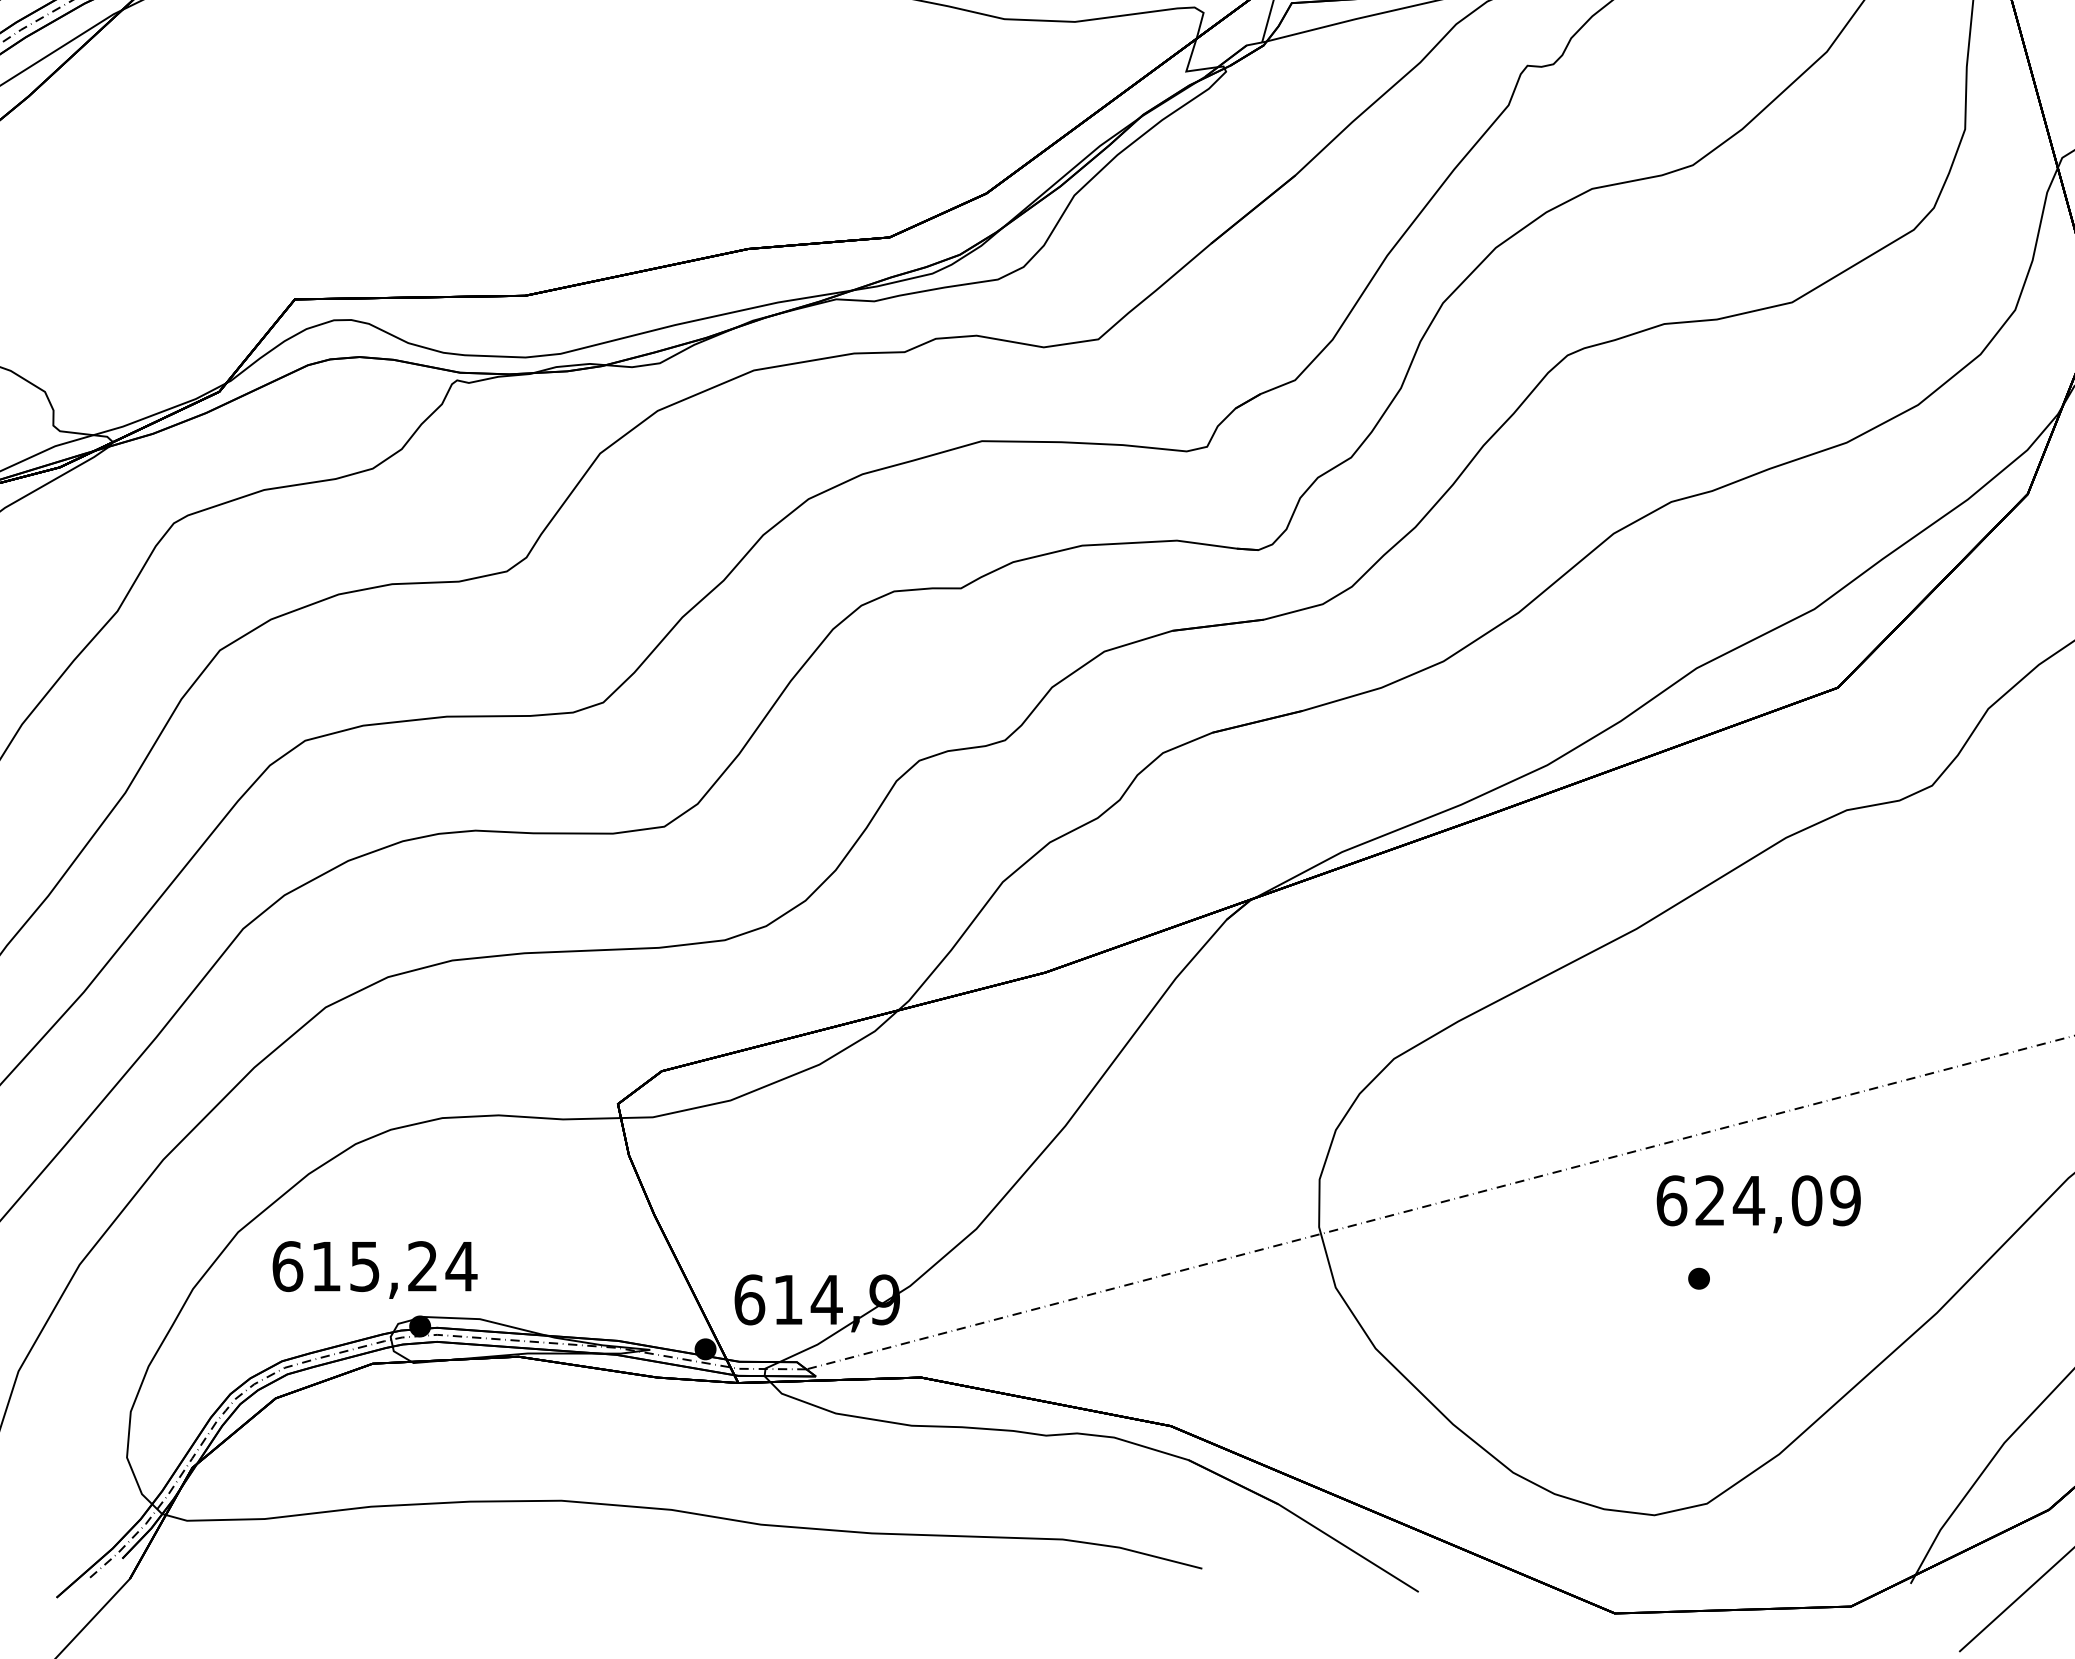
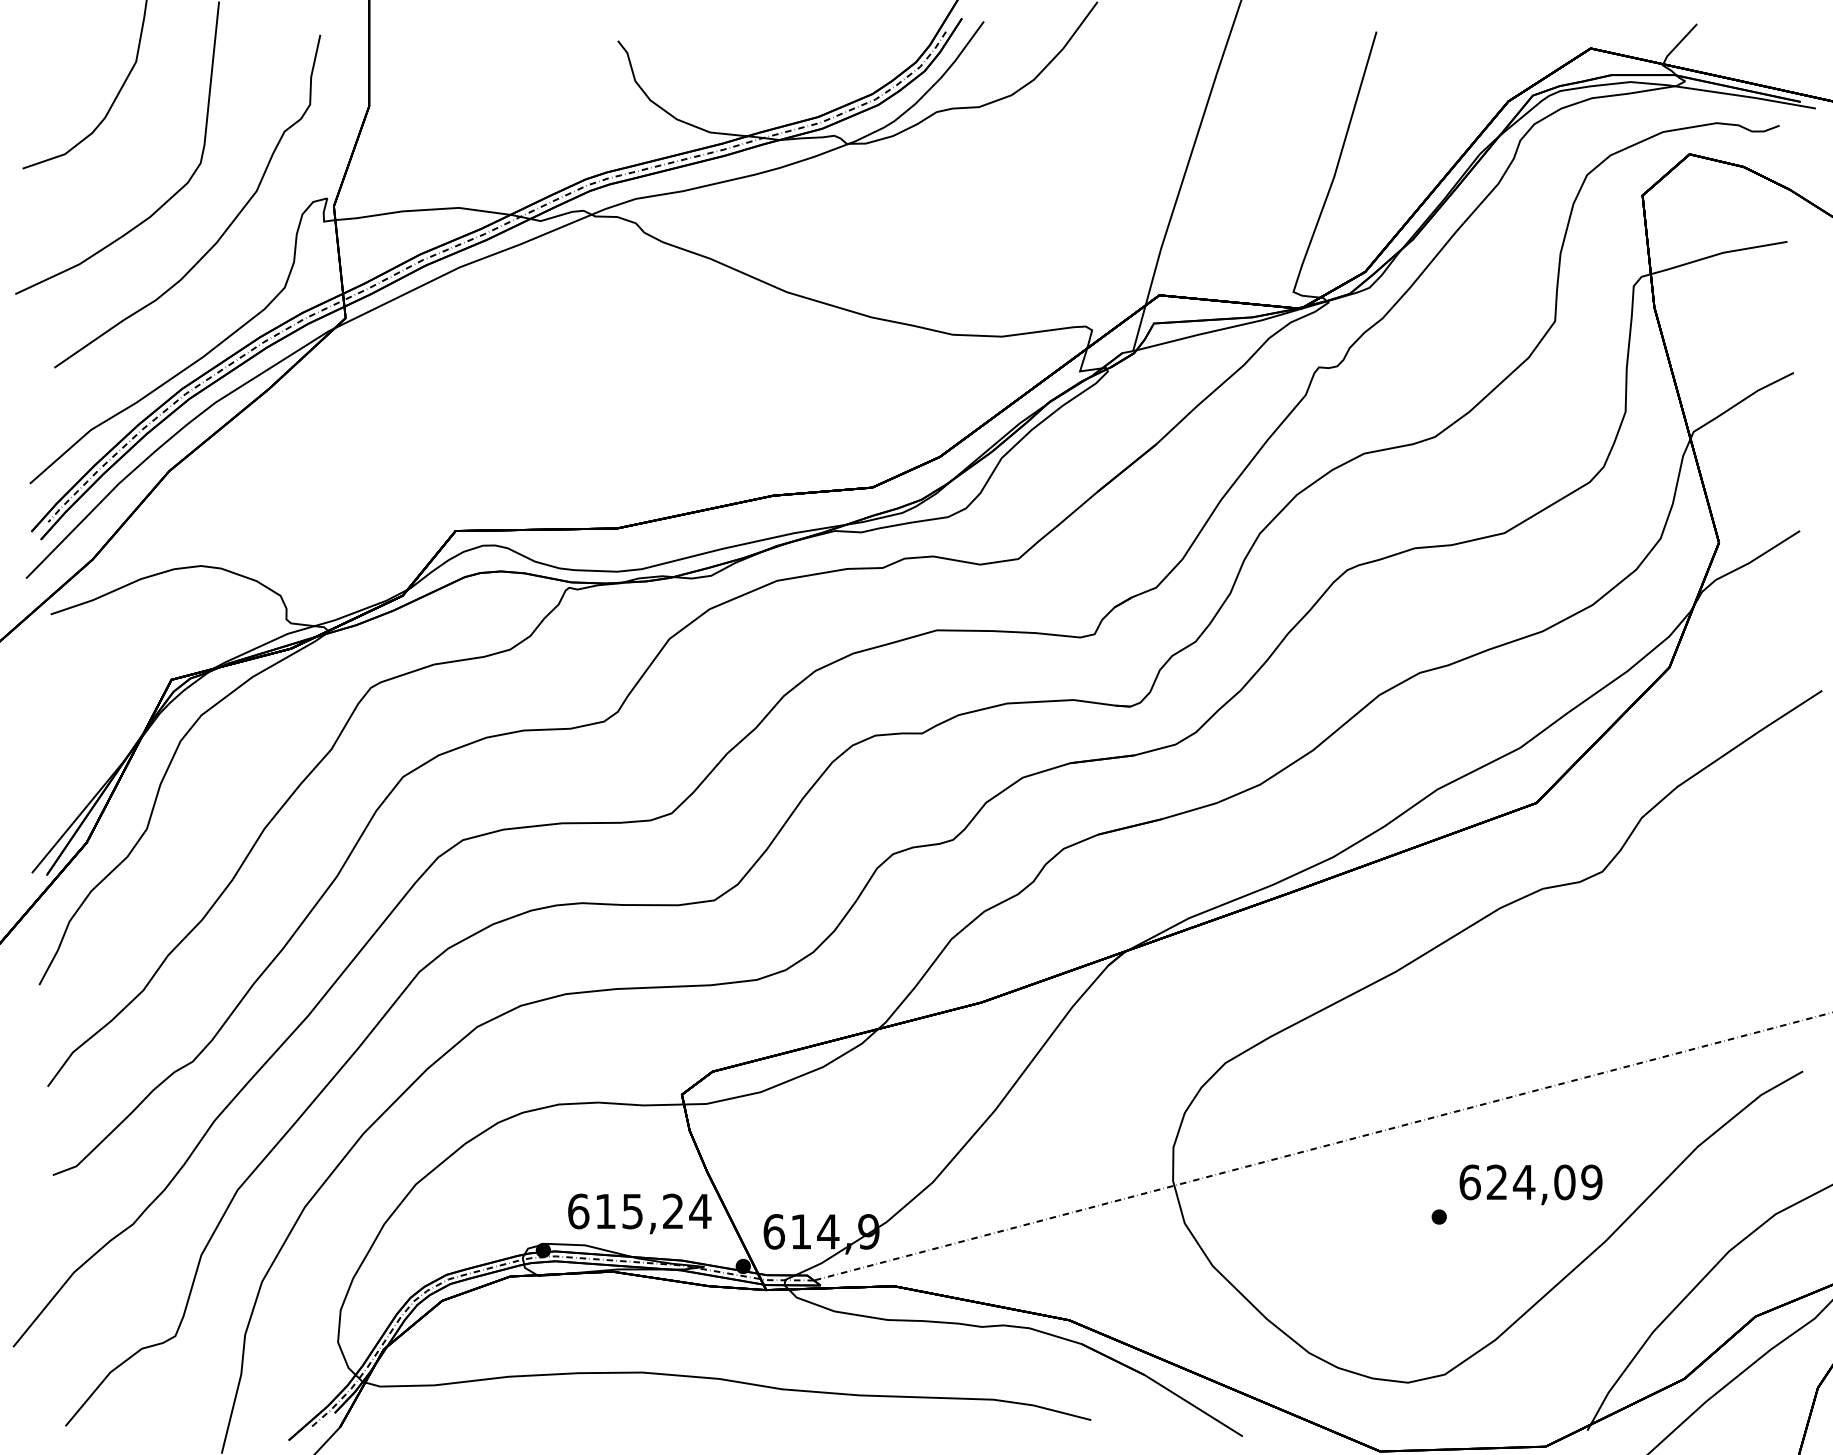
text: (1757, 1203) -> (1530, 1184), moved
text: (374, 1269) -> (639, 1213), moved

